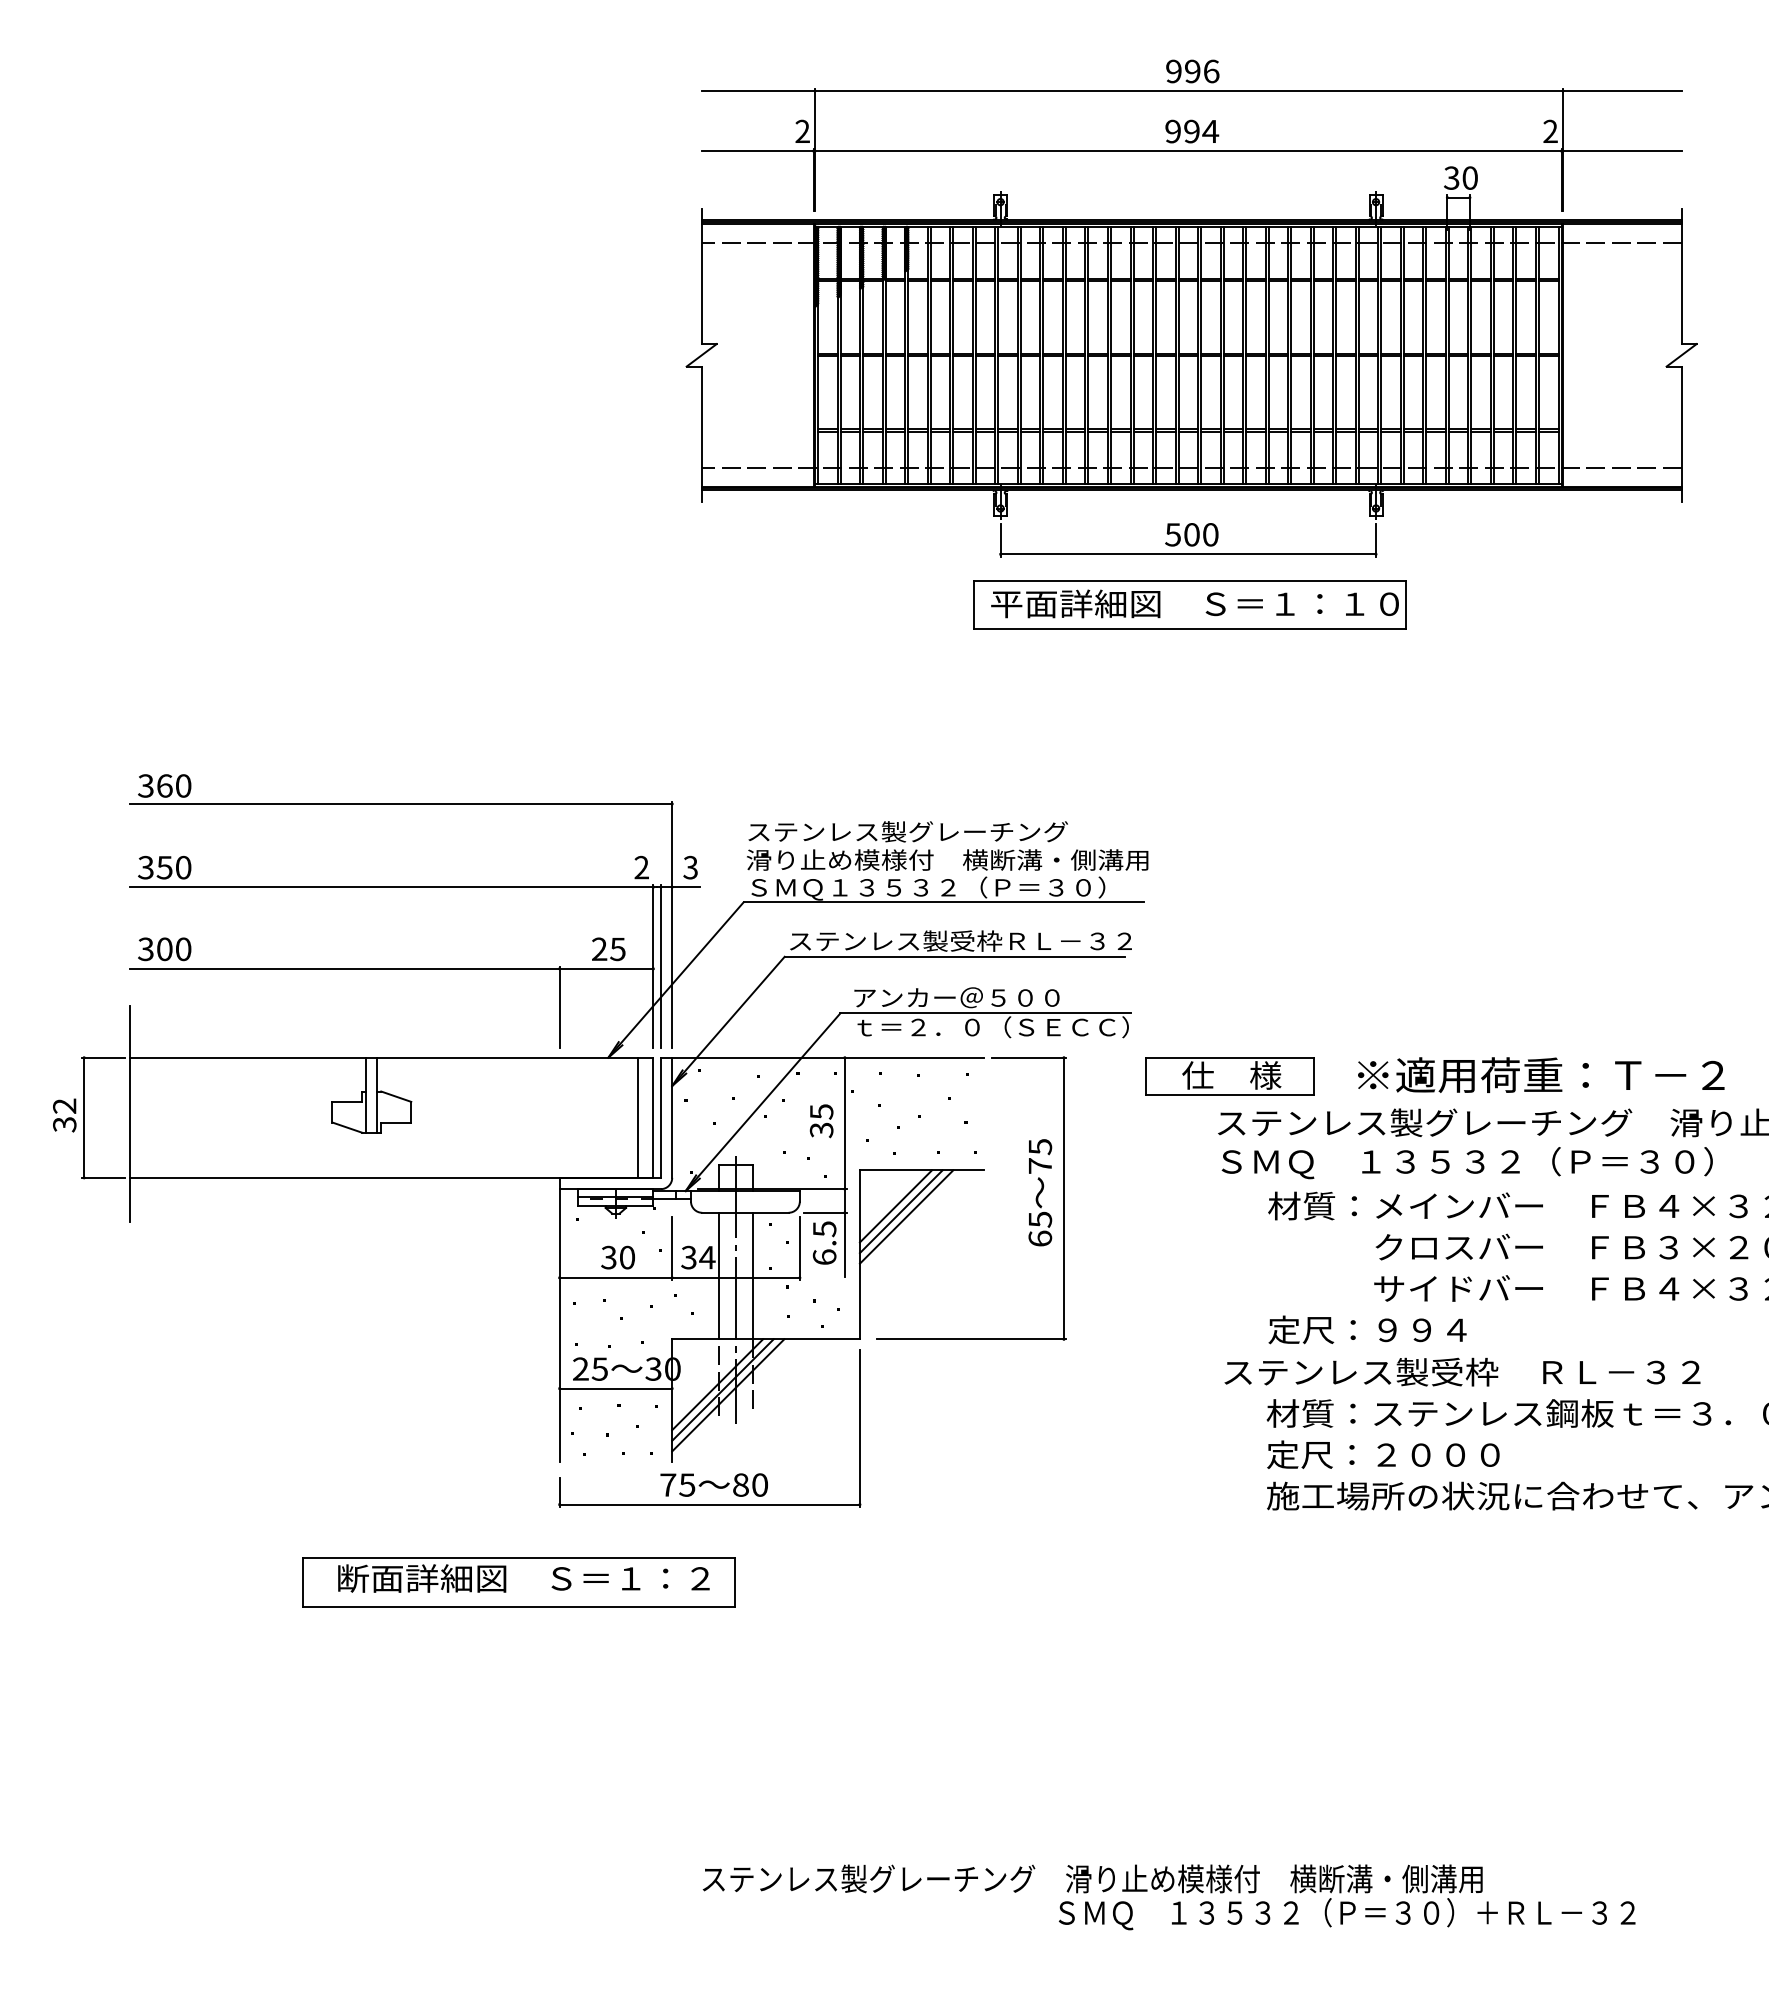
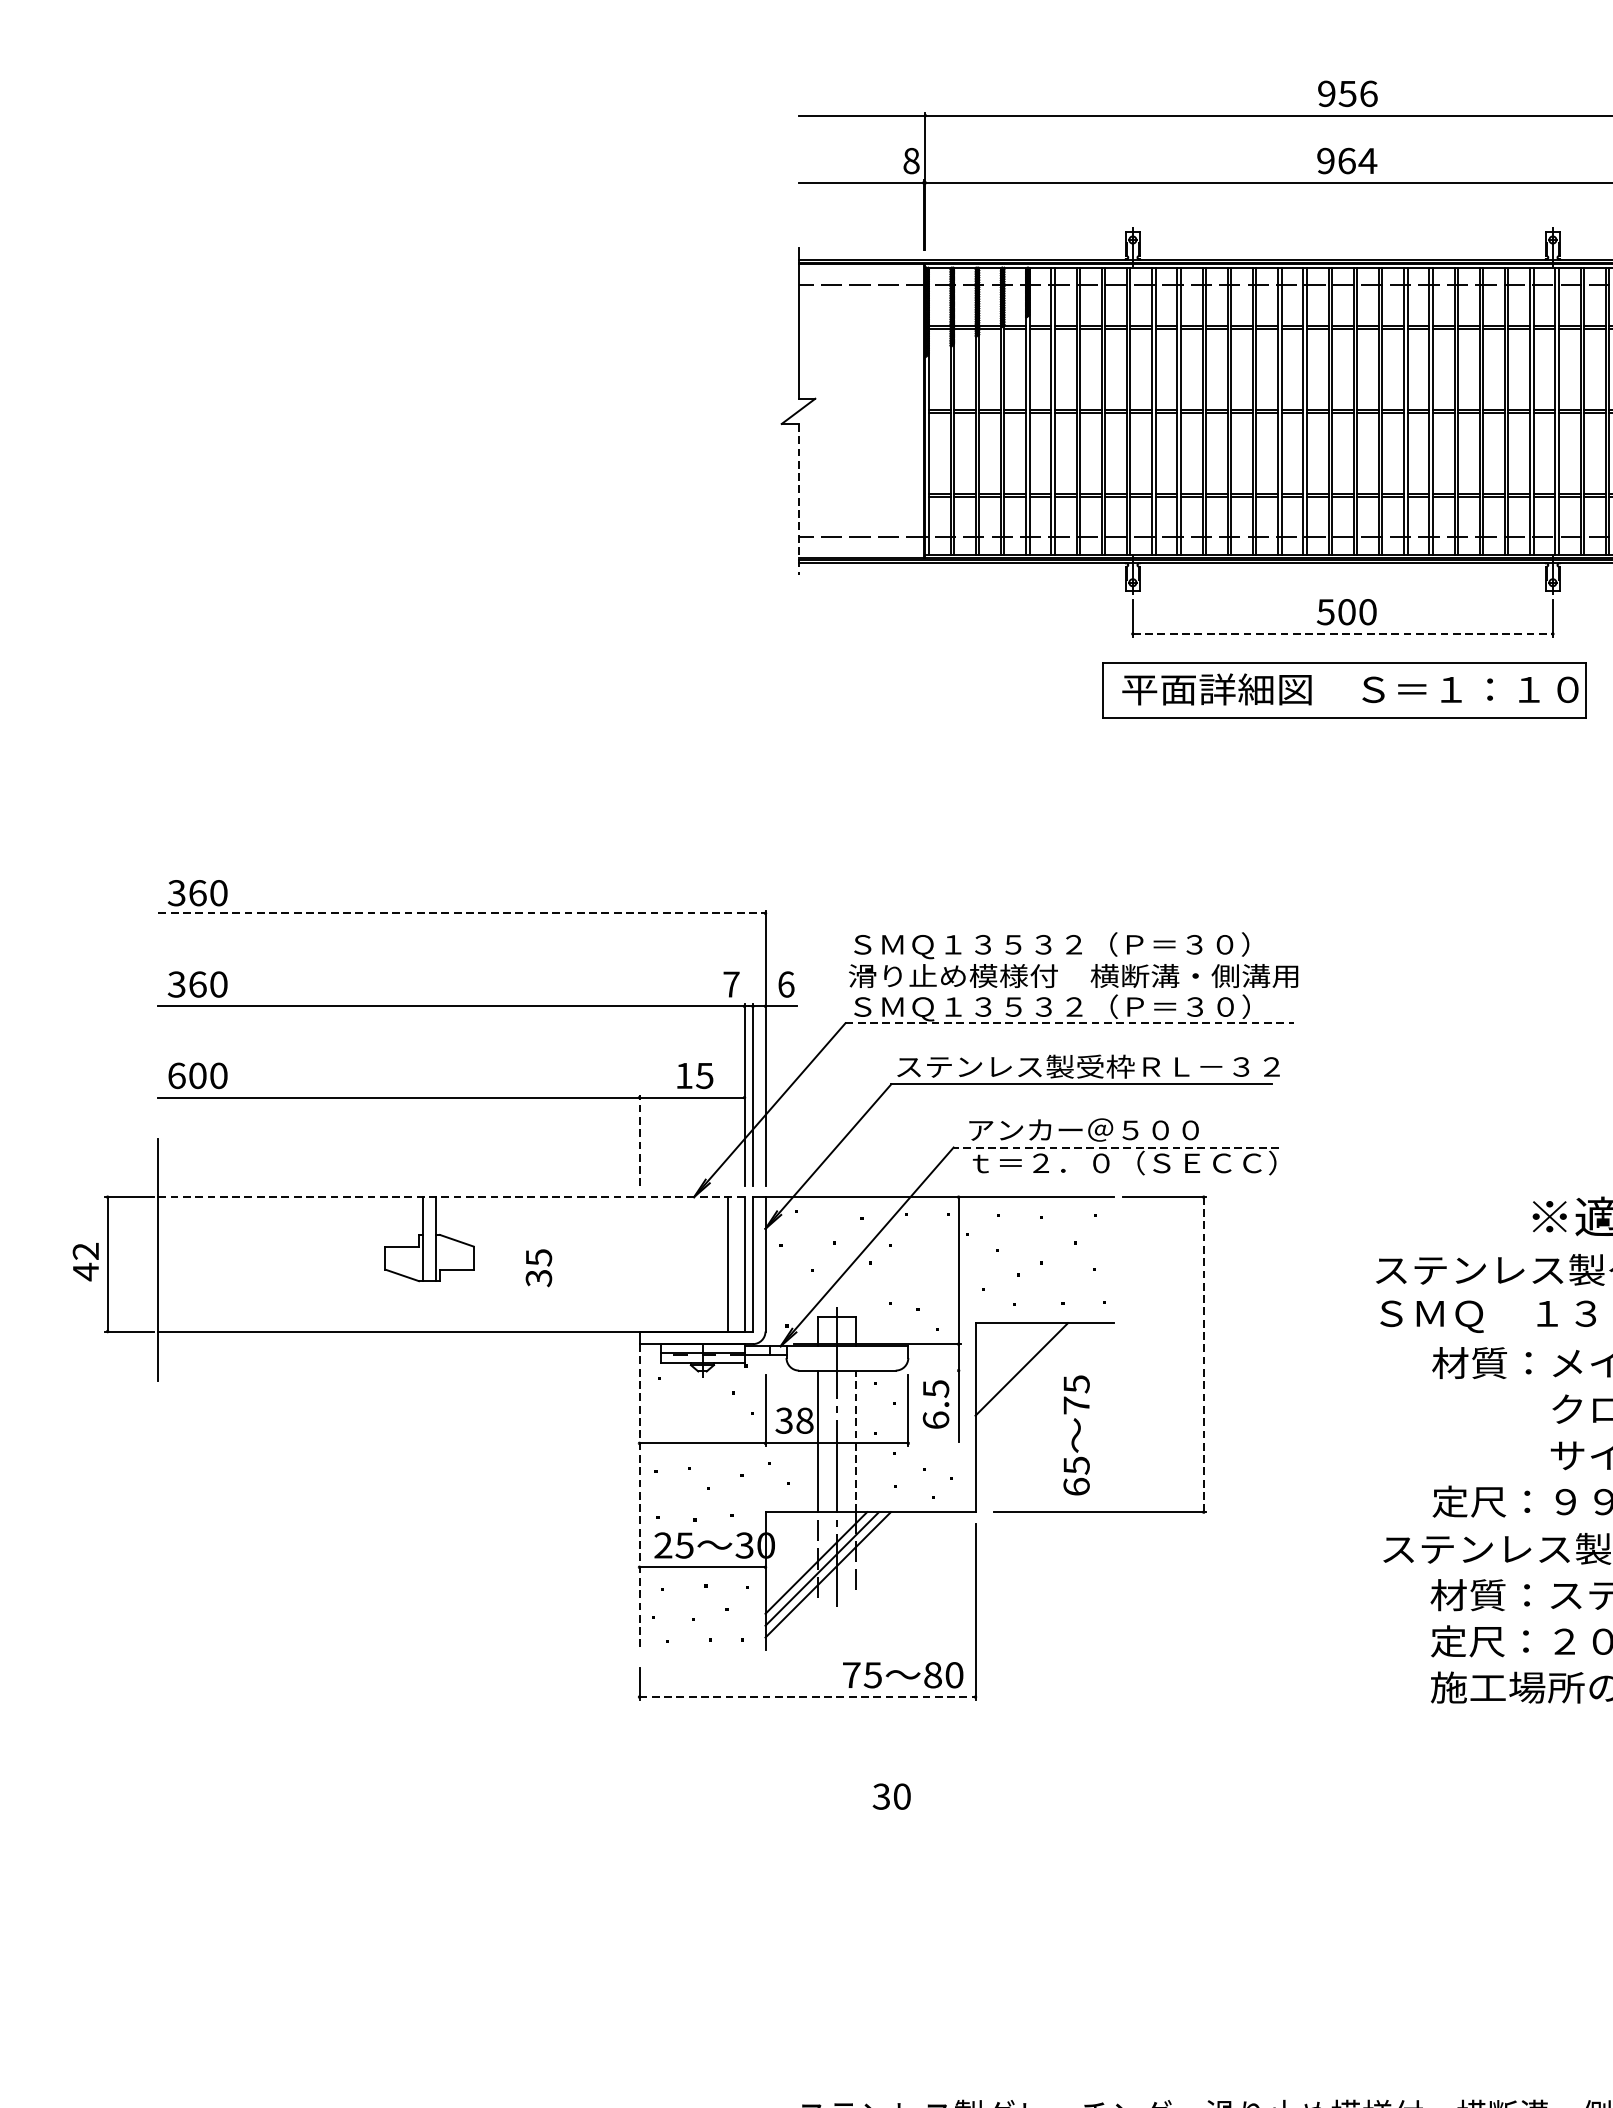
text: (1192, 71) -> (1347, 93), 996 -> 956
text: (802, 131) -> (911, 160), 2 -> 8
text: (1191, 131) -> (1346, 160), 994 -> 964
line: (701, 434) -> (798, 499), solid -> dashed
line: (1188, 554) -> (1343, 634), solid -> dashed
line: (401, 804) -> (462, 913), solid -> dashed
text: (926, 832) -> (1049, 945), ステンレス製グレーチング -> ＳＭＱ１３５３２（Ｐ＝３０）
text: (164, 867) -> (197, 984), 350 -> 360
text: (641, 867) -> (731, 984), 2 -> 7
text: (690, 867) -> (785, 984), 3 -> 6
line: (944, 902) -> (1070, 1023), solid -> dashed
text: (599, 948) -> (684, 1074), 25 -> 15
text: (145, 949) -> (176, 1076), 300 -> 600
line: (559, 1007) -> (639, 1140), solid -> dashed
line: (985, 1013) -> (1115, 1147), solid -> dashed
line: (391, 1057) -> (451, 1196), solid -> dashed
part: (1229, 1076) -> (1388, 1218), removed
text: (821, 1121) -> (538, 1268), moved
text: (64, 1124) -> (85, 1271), 32 -> 42
text: (1040, 1192) -> (1076, 1435), moved
line: (1063, 1198) -> (1203, 1354), solid -> dashed
line: (895, 1206) -> (1015, 1363), removed
line: (825, 1212) -> (936, 1370), removed
line: (906, 1216) -> (1027, 1374), removed
text: (617, 1257) -> (891, 1796), moved
text: (707, 1257) -> (804, 1420), 34 -> 38
line: (752, 1275) -> (855, 1440), solid -> dashed
line: (559, 1325) -> (639, 1496), solid -> dashed
text: (713, 1484) -> (902, 1674), moved
line: (710, 1504) -> (808, 1696), solid -> dashed
part: (518, 1582) -> (593, 1784), removed

